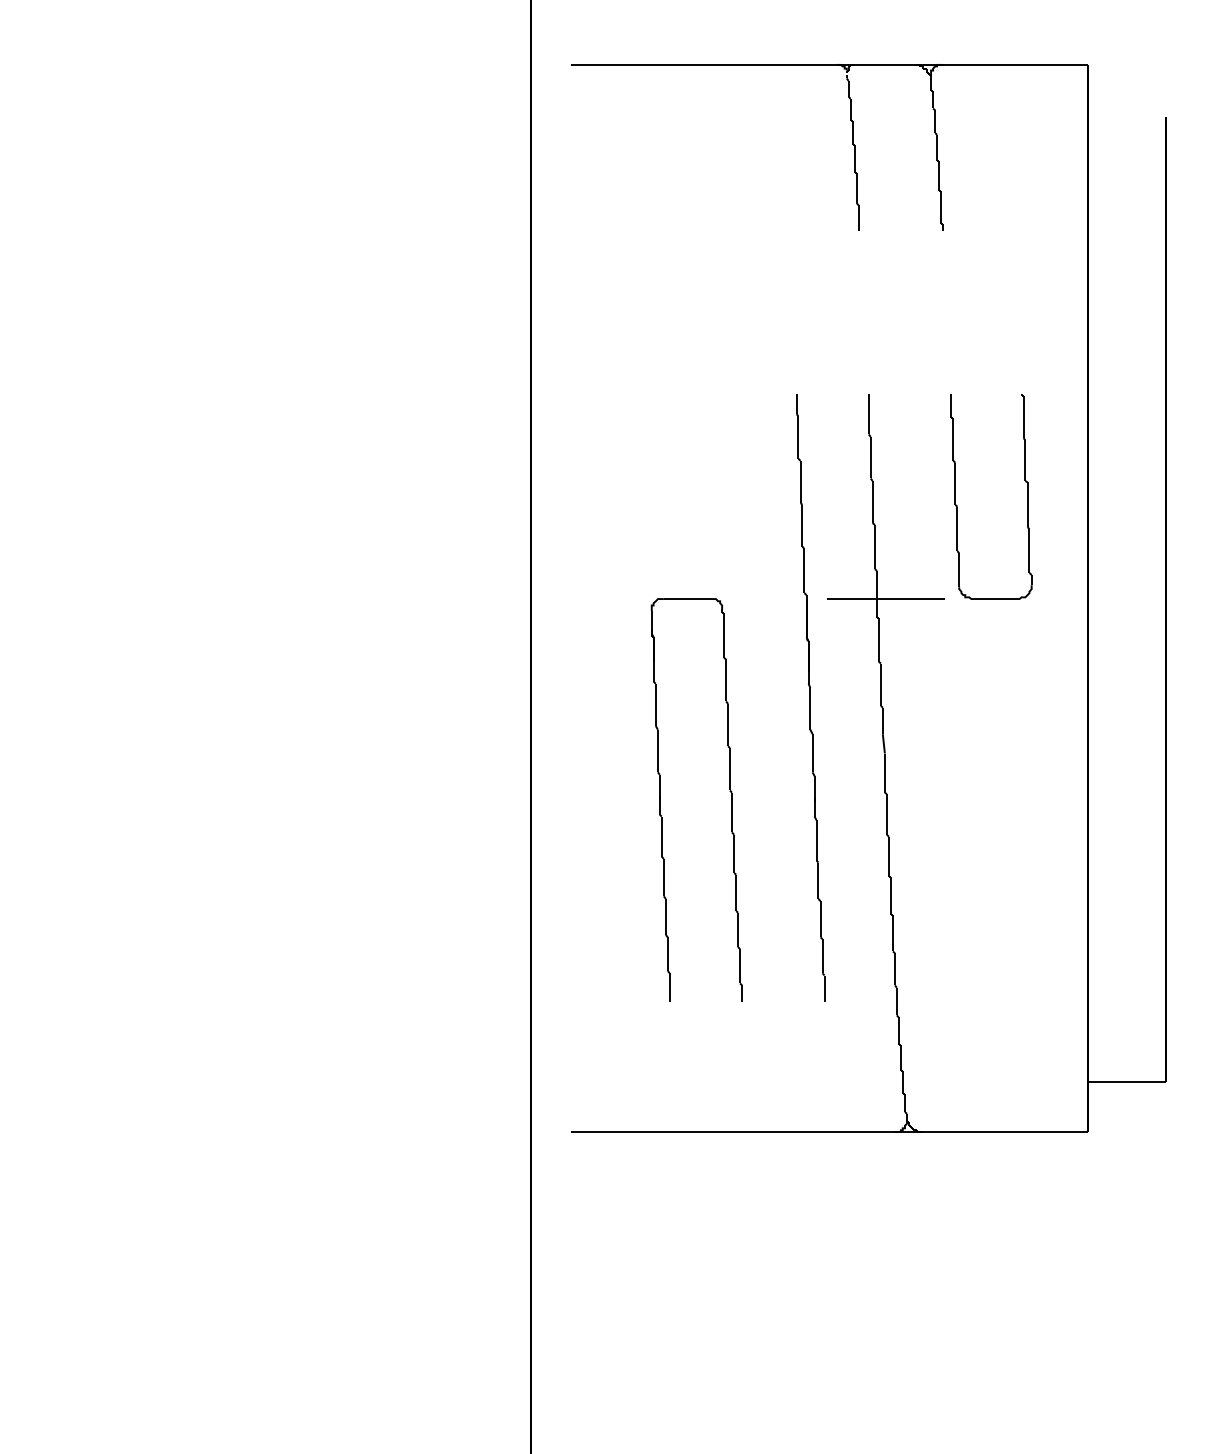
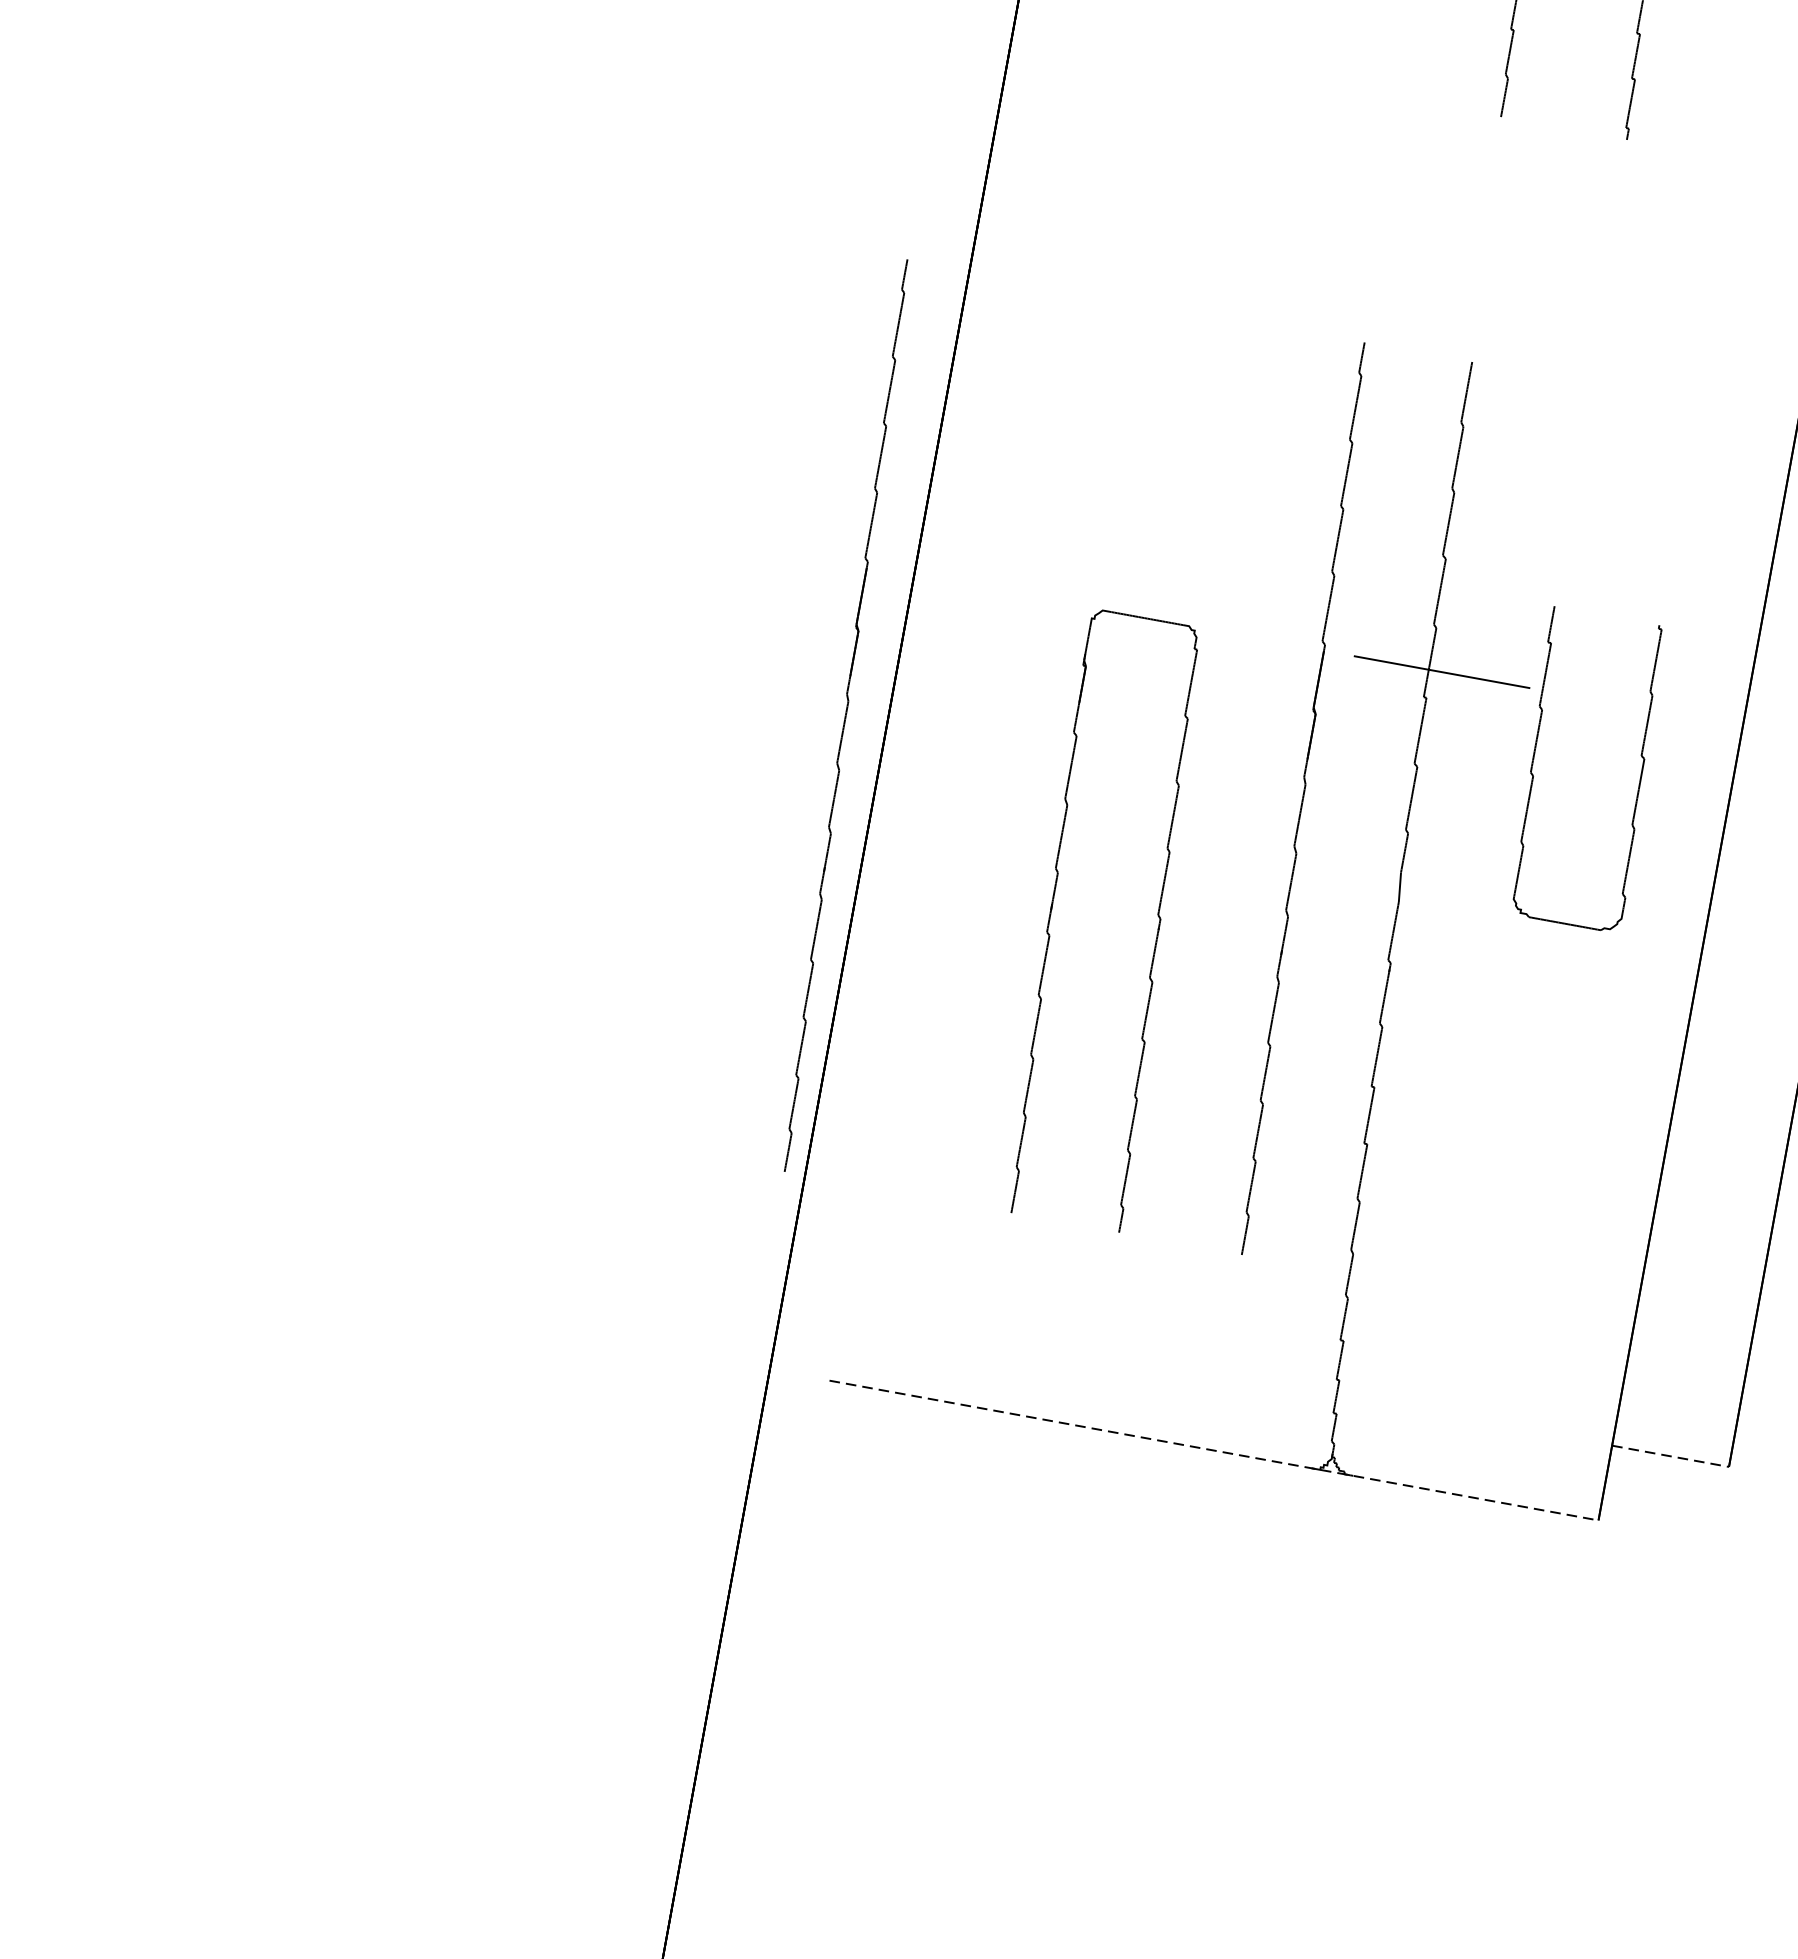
part: (957, 505) -> (1533, 774), moved
part: (503, 697) -> (846, 715), added
line: (1127, 1081) -> (1671, 1455), solid -> dashed
line: (830, 1132) -> (1215, 1451), solid -> dashed

